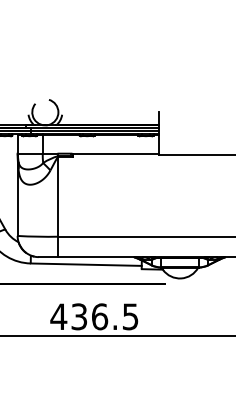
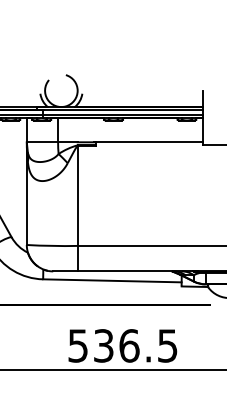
text: (58, 316) -> (77, 345), 436.5 -> 536.5

